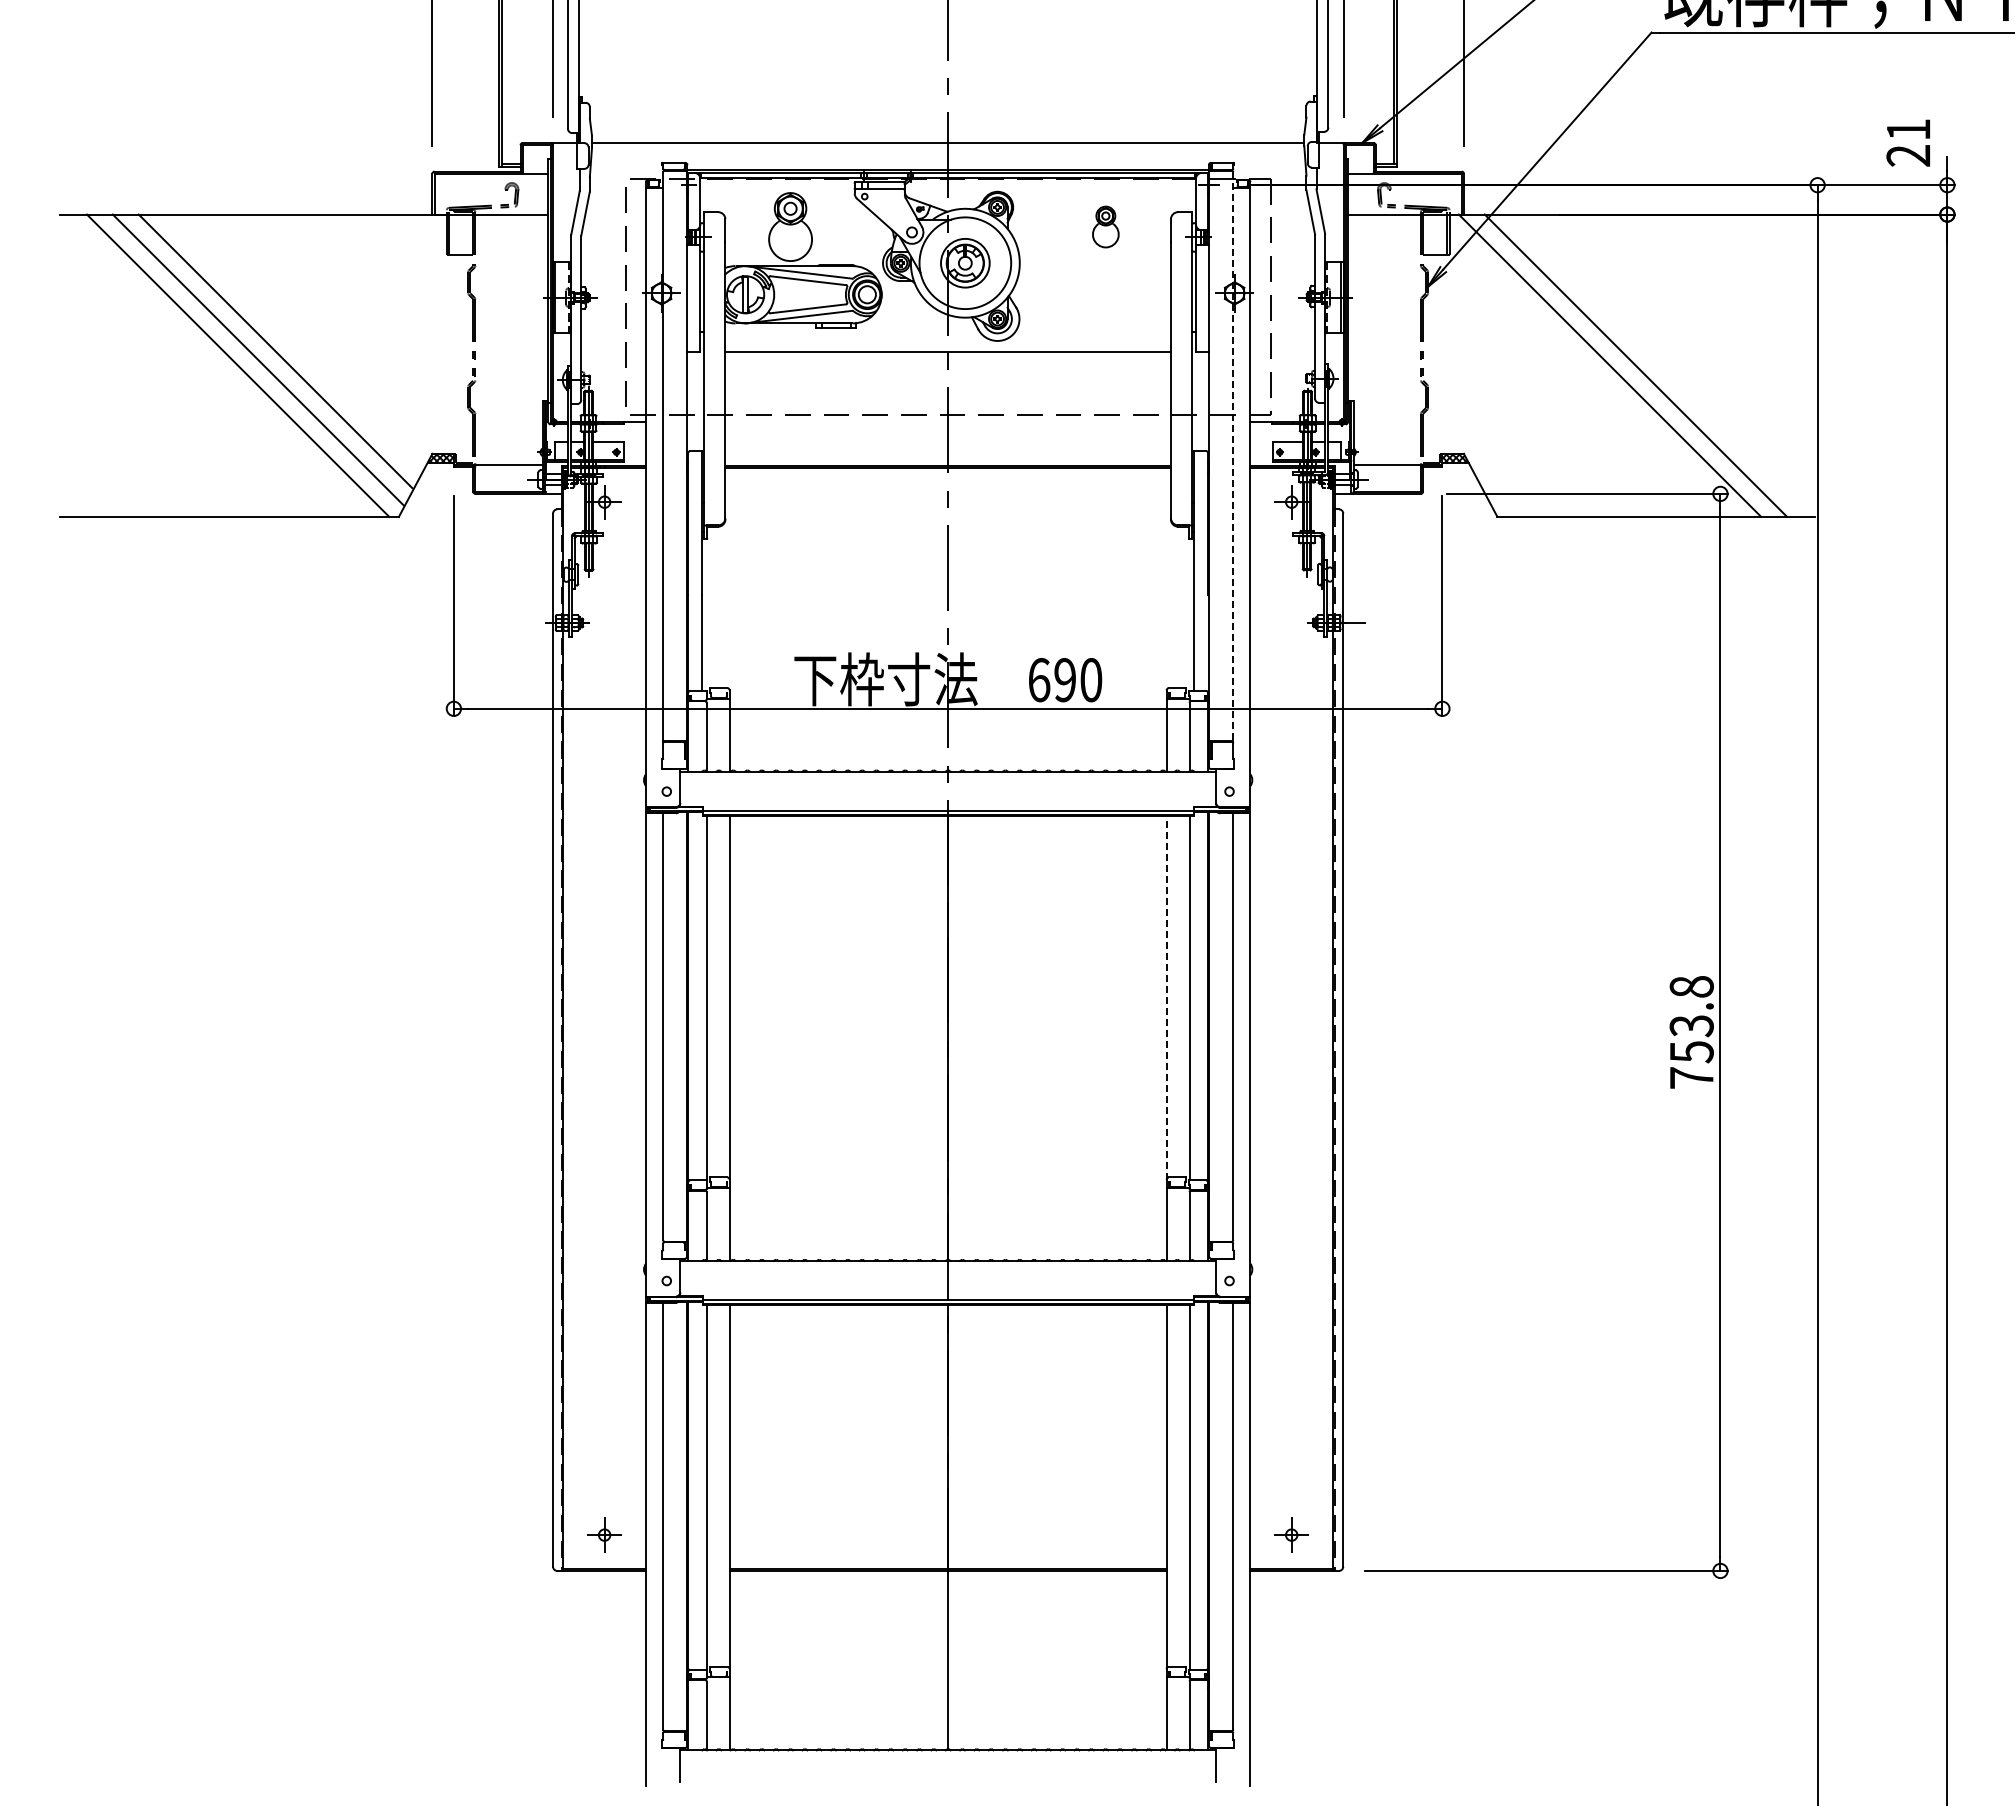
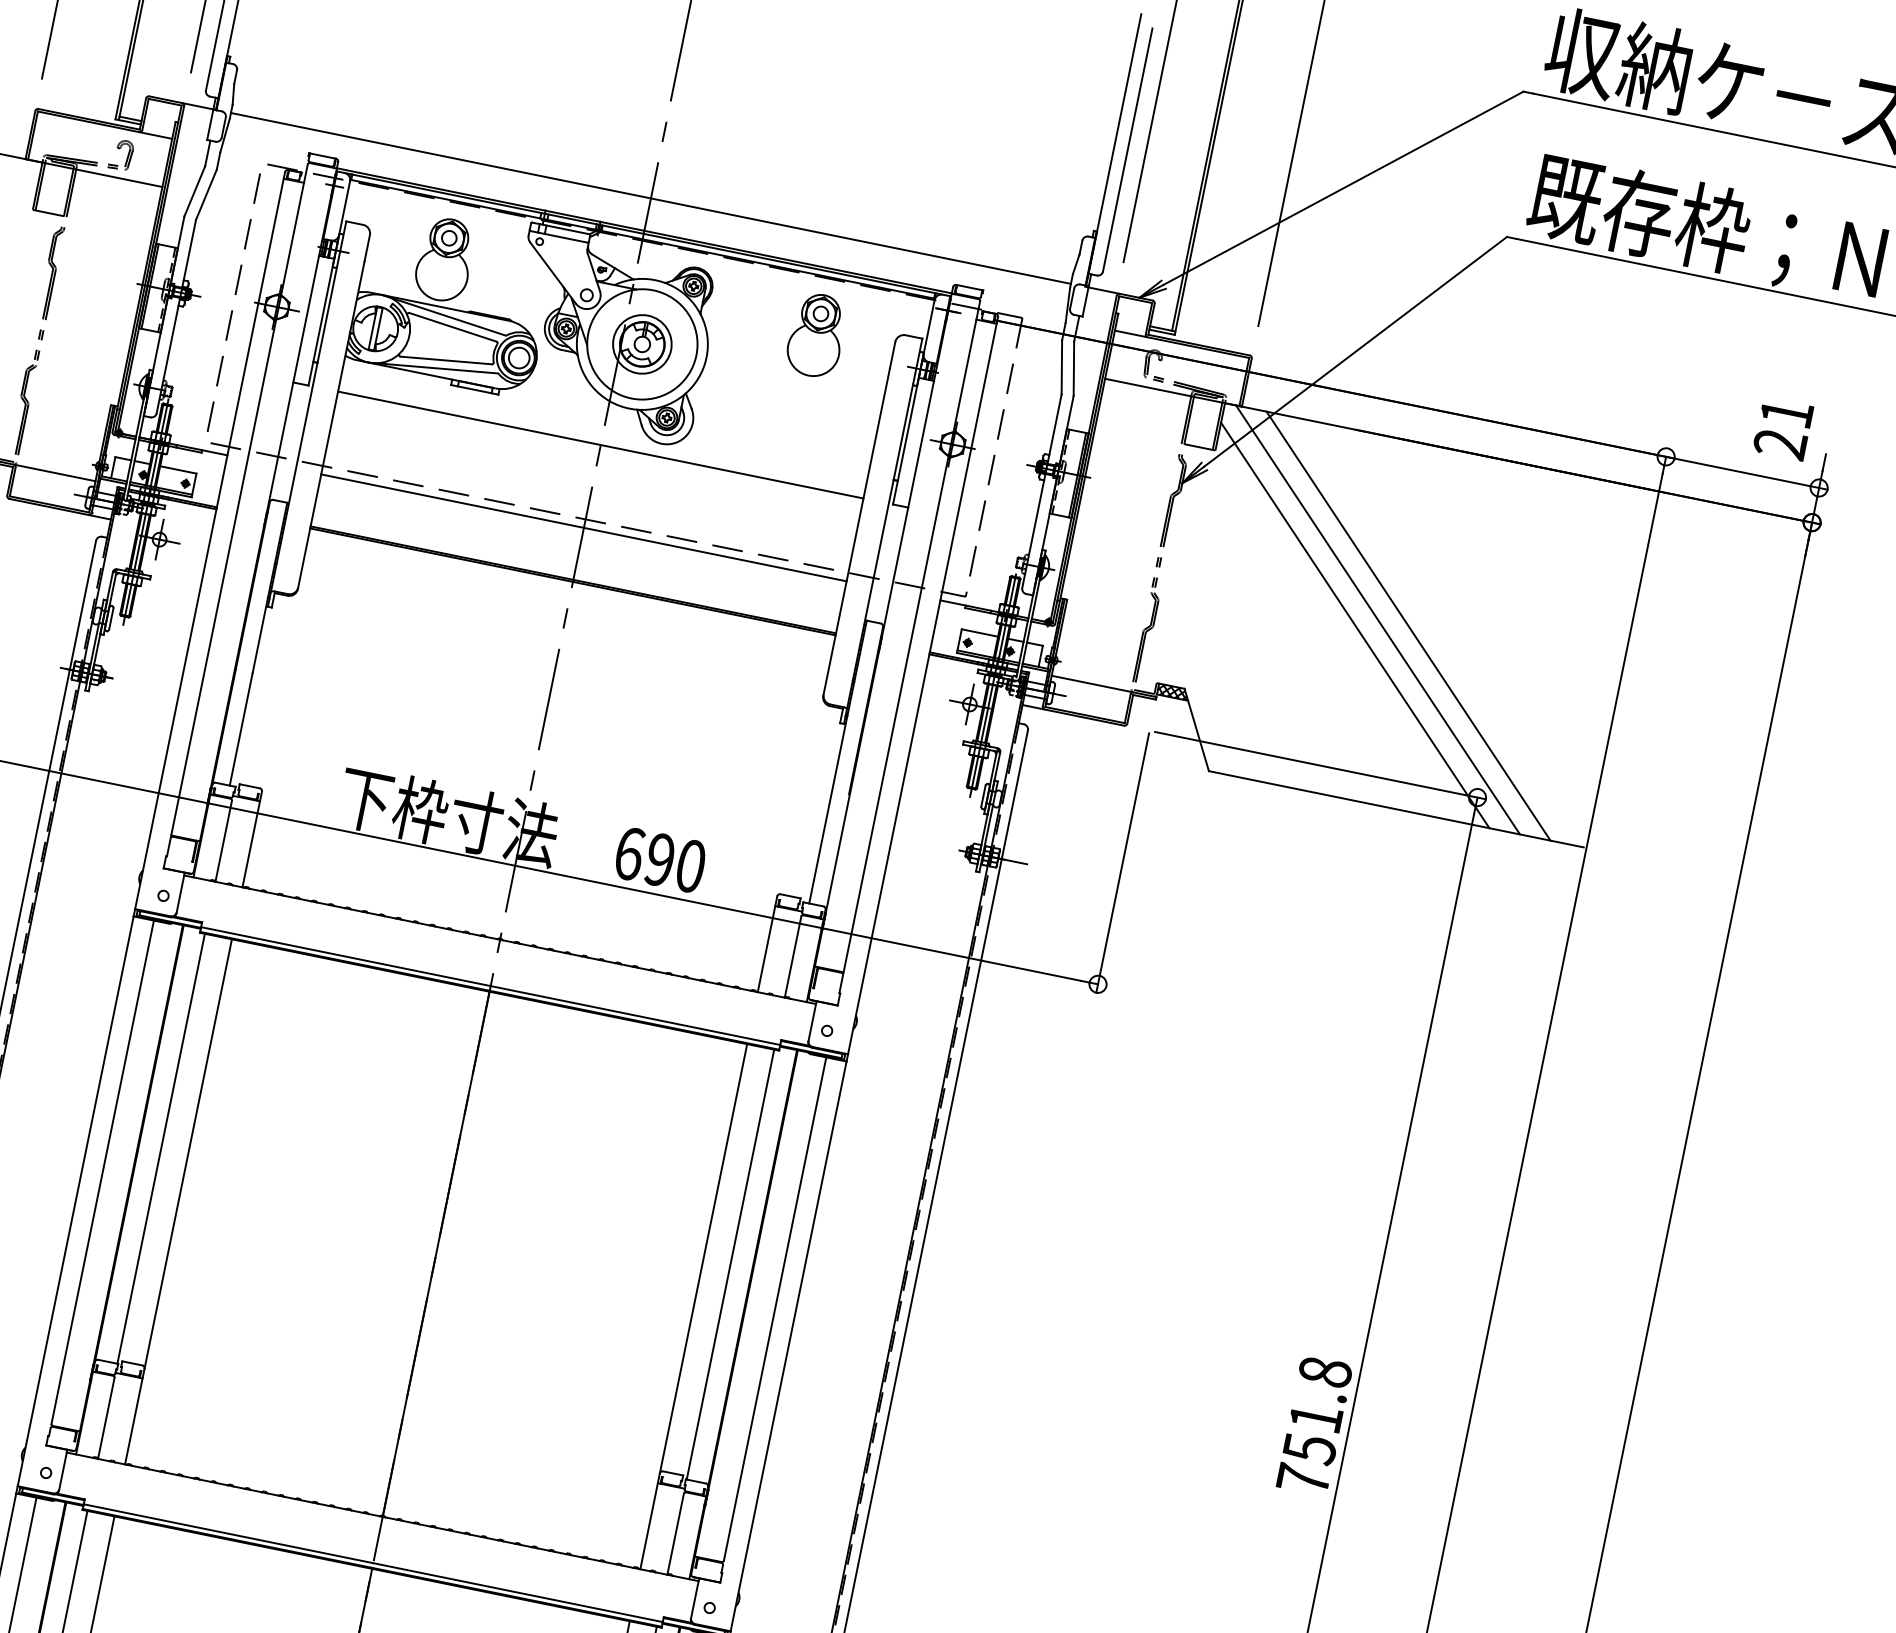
part: (1105, 226) -> (816, 334), size x1.67
line: (1592, 373) -> (1355, 624), added
line: (947, 422) -> (583, 527), added
line: (1233, 456) -> (912, 636), dashed -> solid
line: (1166, 997) -> (703, 1258), dashed -> solid
text: (1691, 1026) -> (1315, 1418), 753.8 -> 751.8

